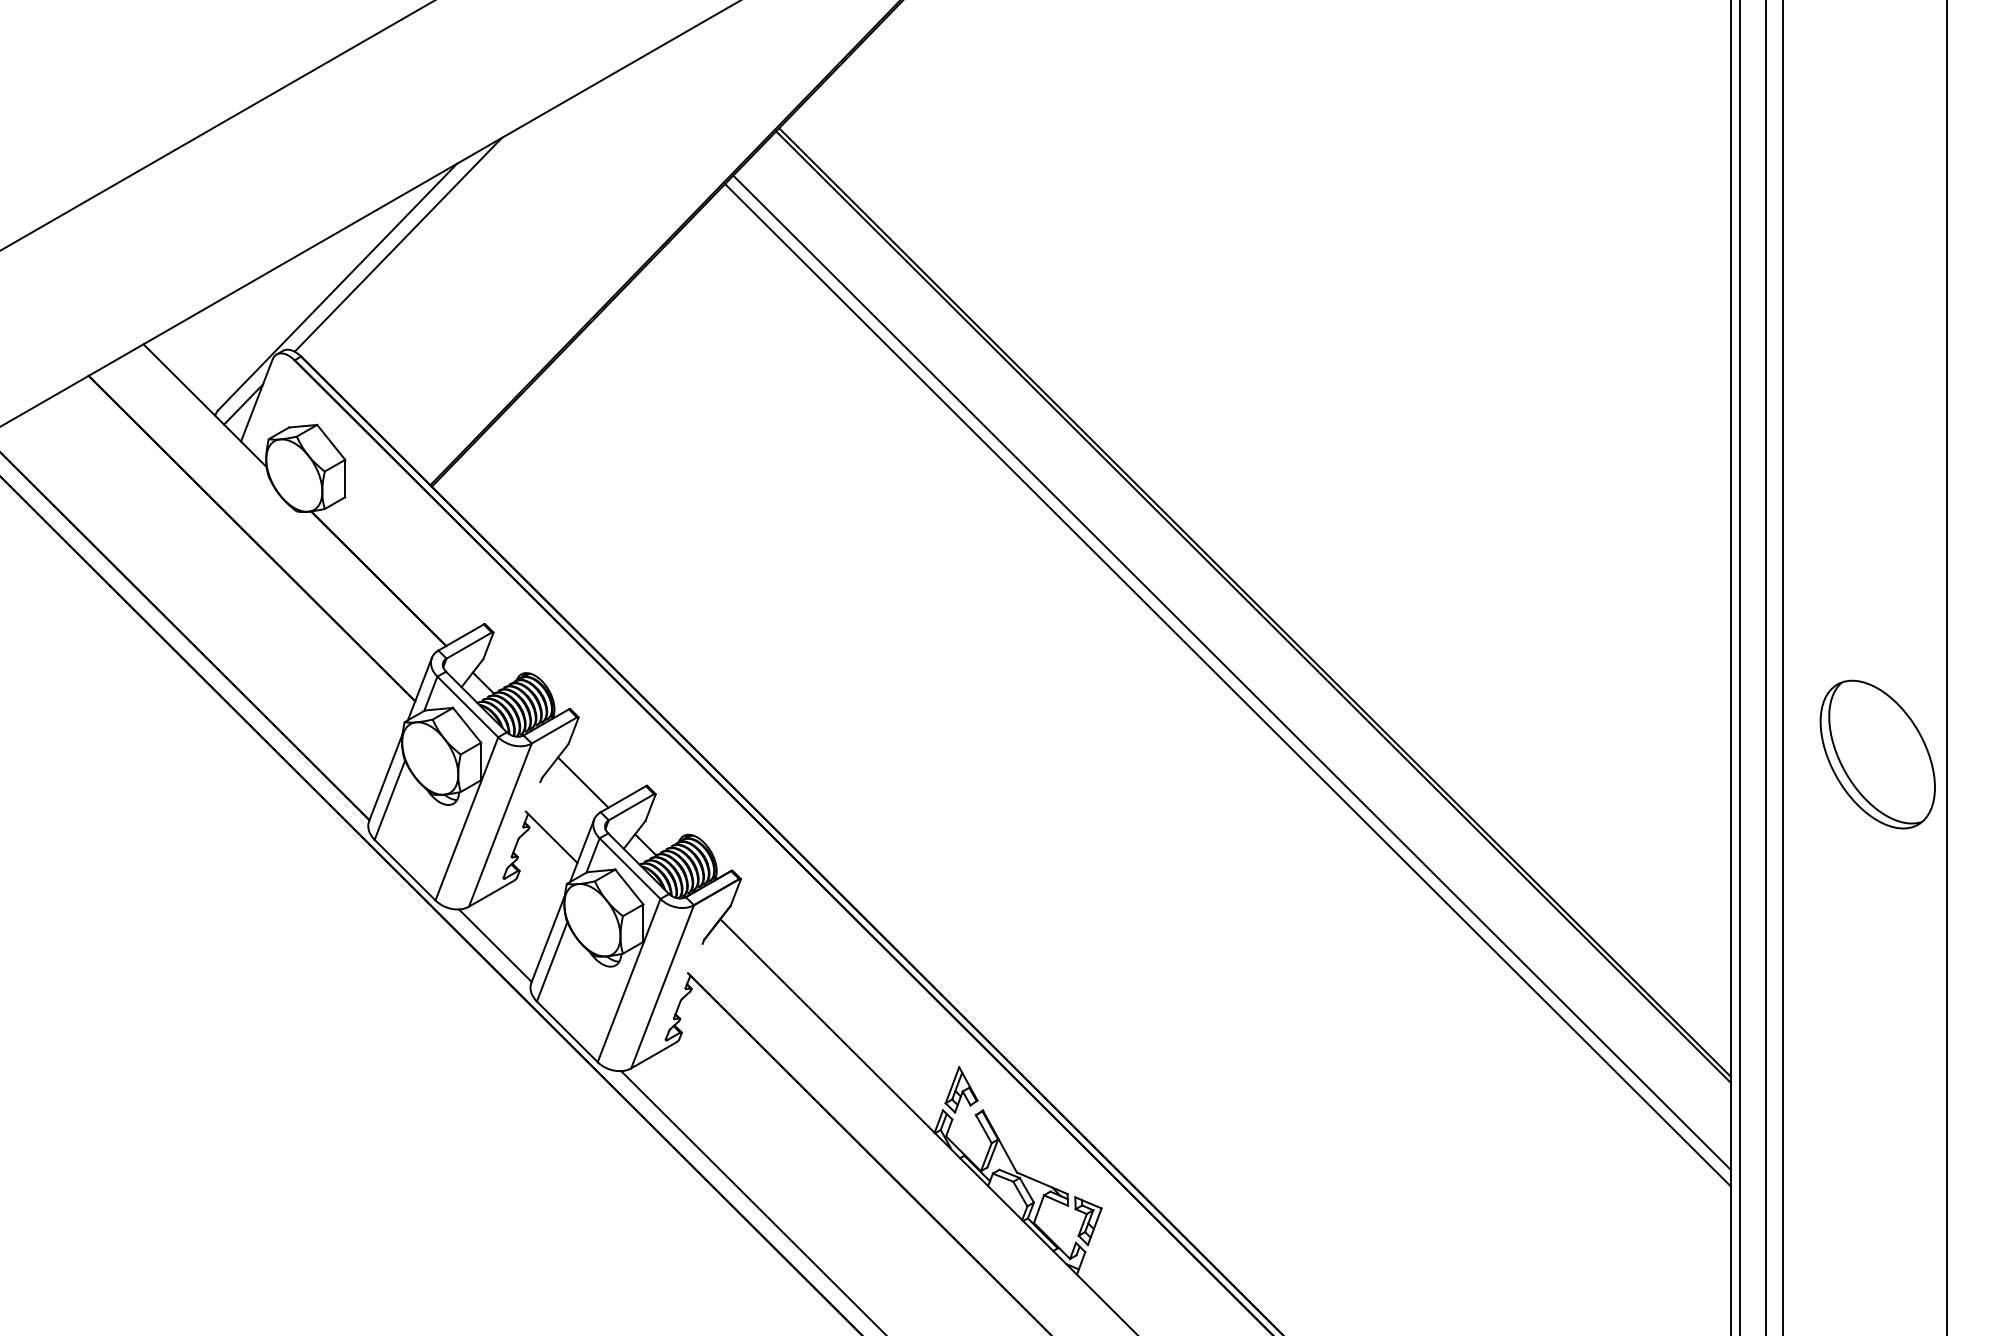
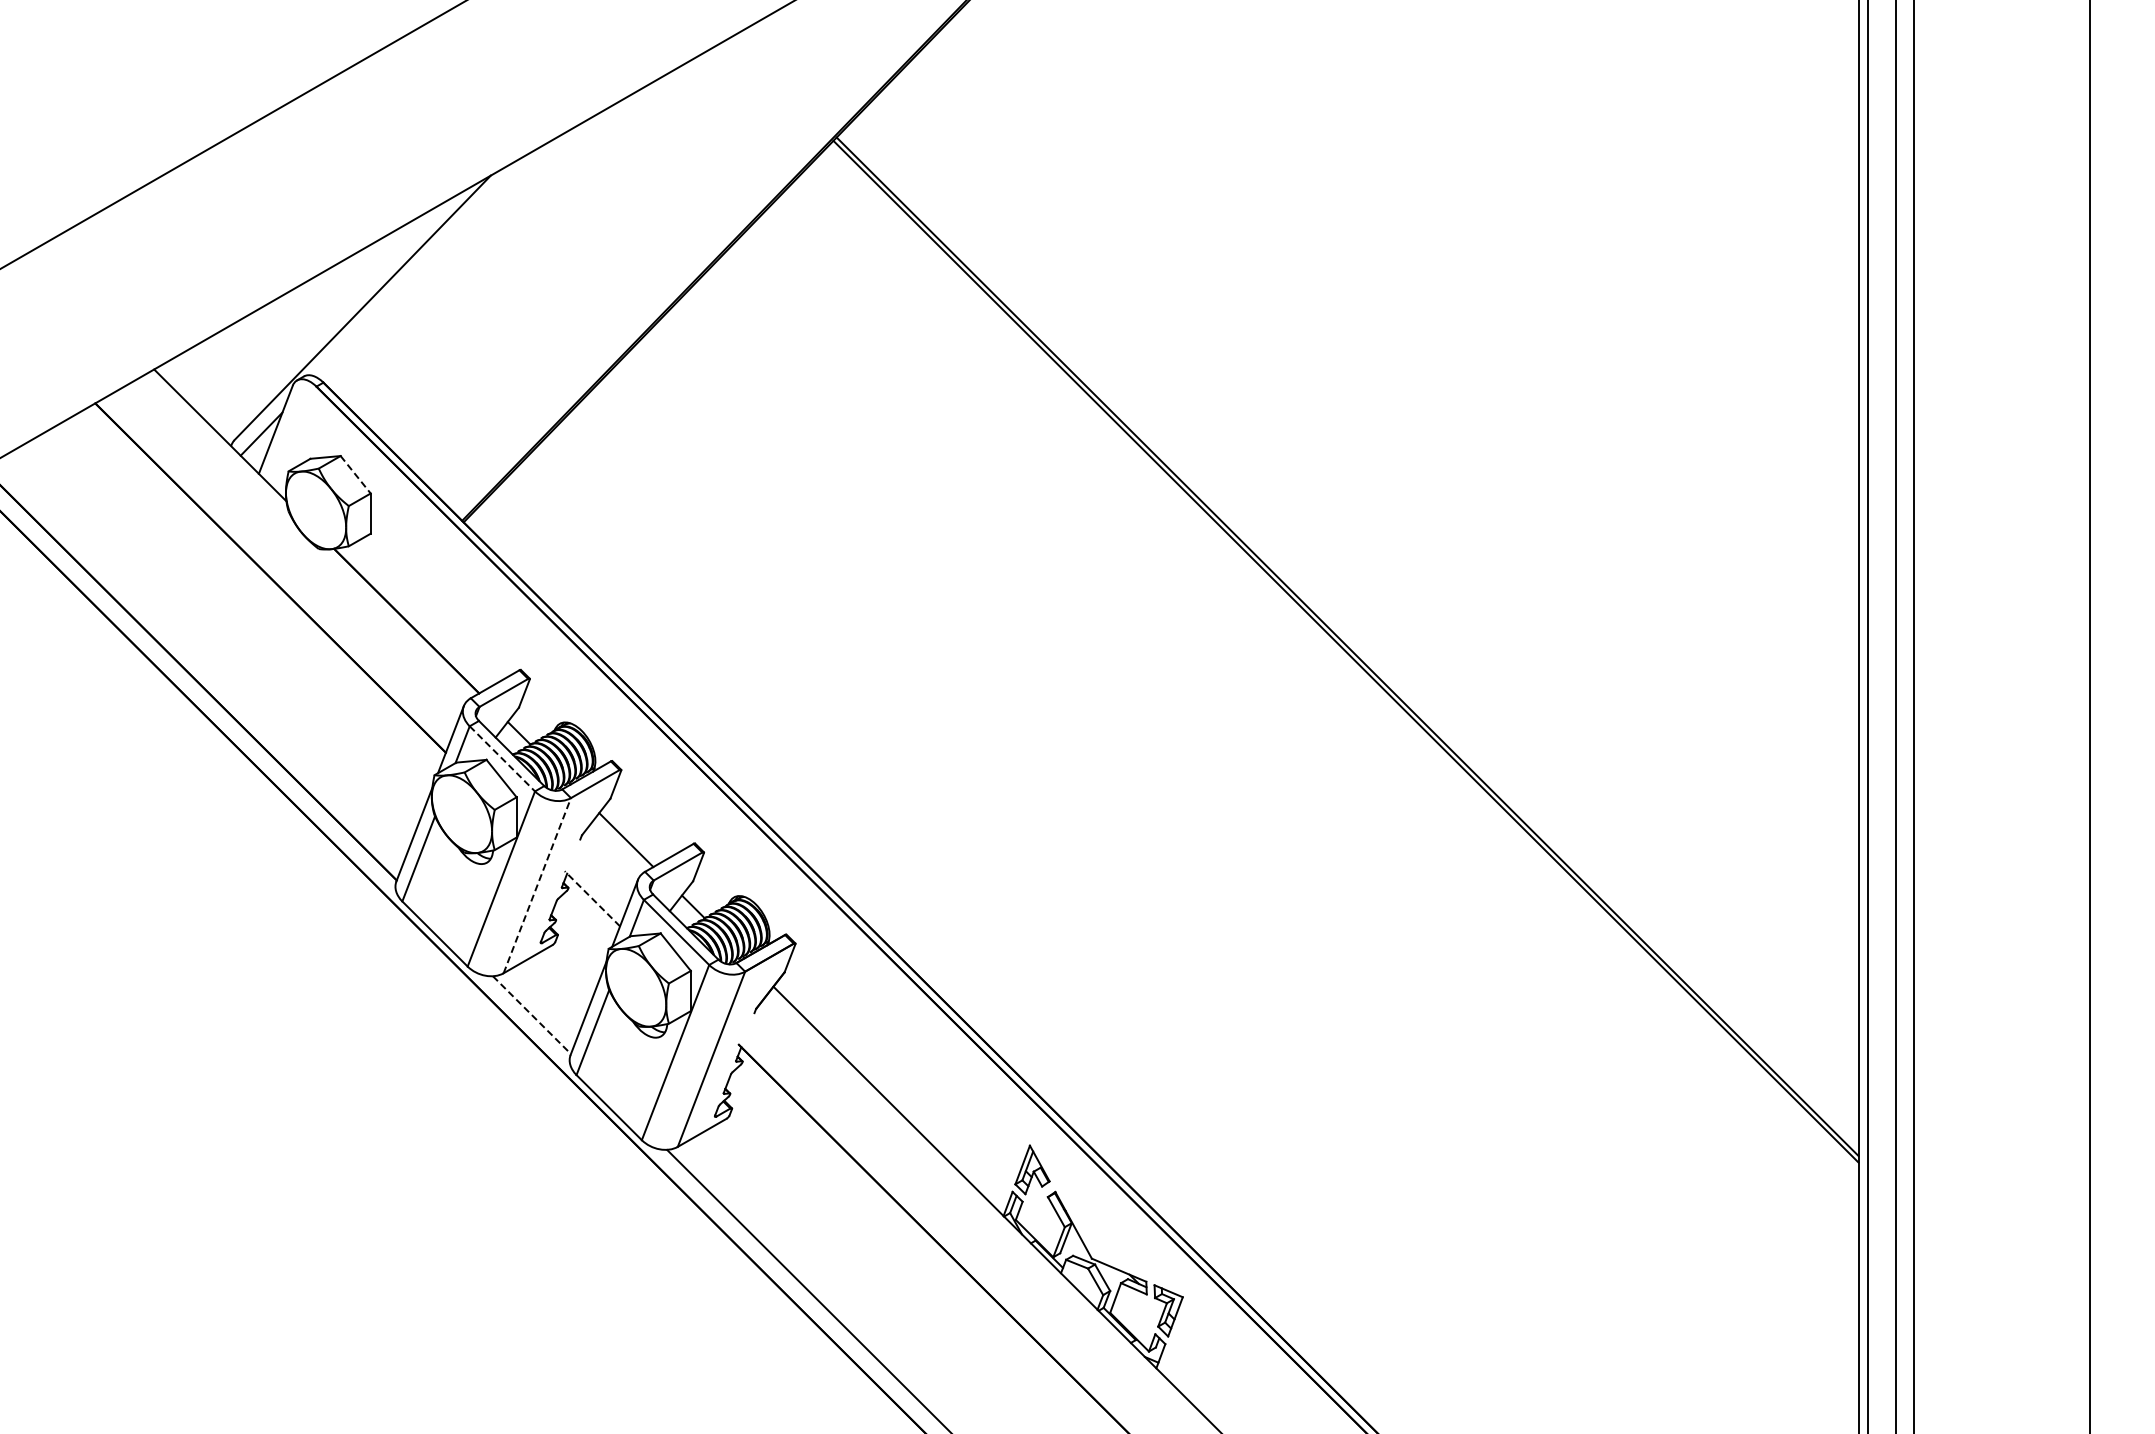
line: (398, 244) -> (427, 262), removed
line: (331, 443) -> (355, 475), solid -> dashed
line: (1231, 673) -> (1322, 722), removed
line: (1227, 685) -> (1318, 735), removed
line: (467, 707) -> (502, 759), solid -> dashed
part: (1878, 754) -> (2016, 809), removed
line: (500, 824) -> (537, 885), solid -> dashed
line: (551, 837) -> (592, 898), solid -> dashed
line: (495, 946) -> (532, 1015), solid -> dashed

